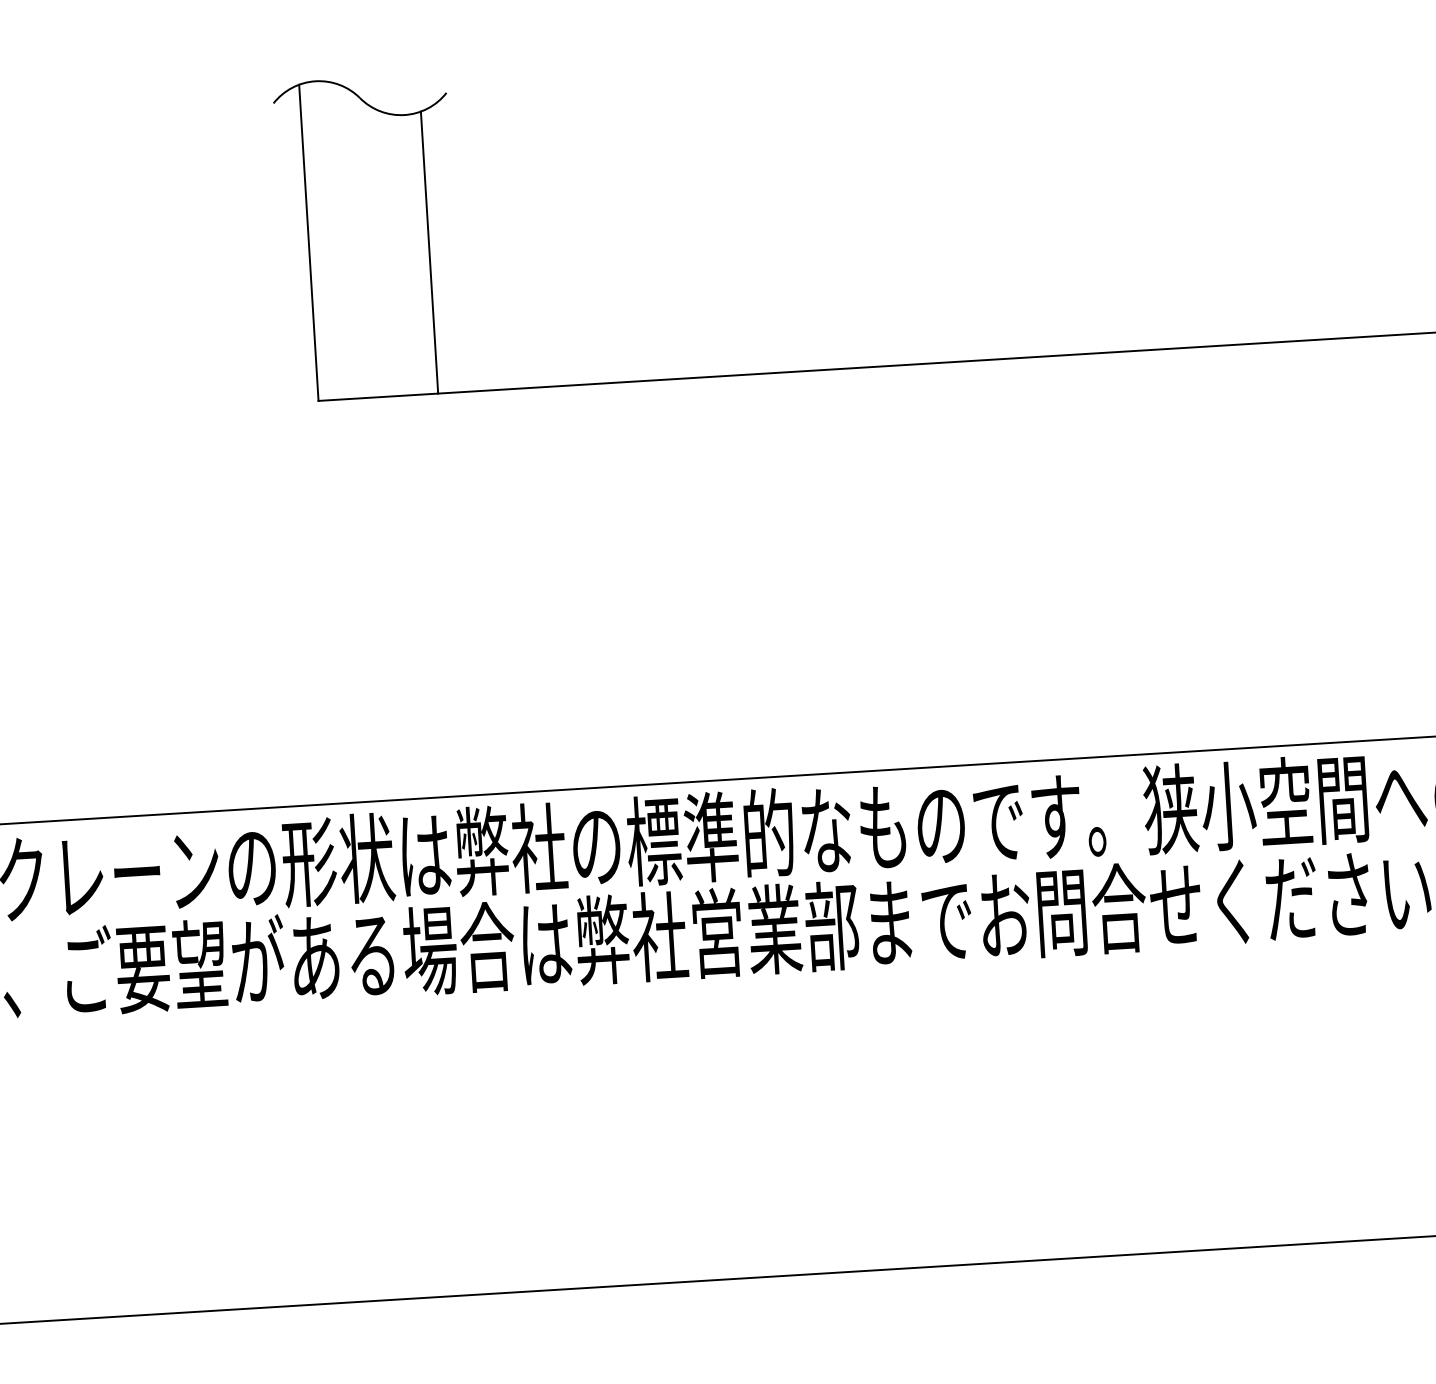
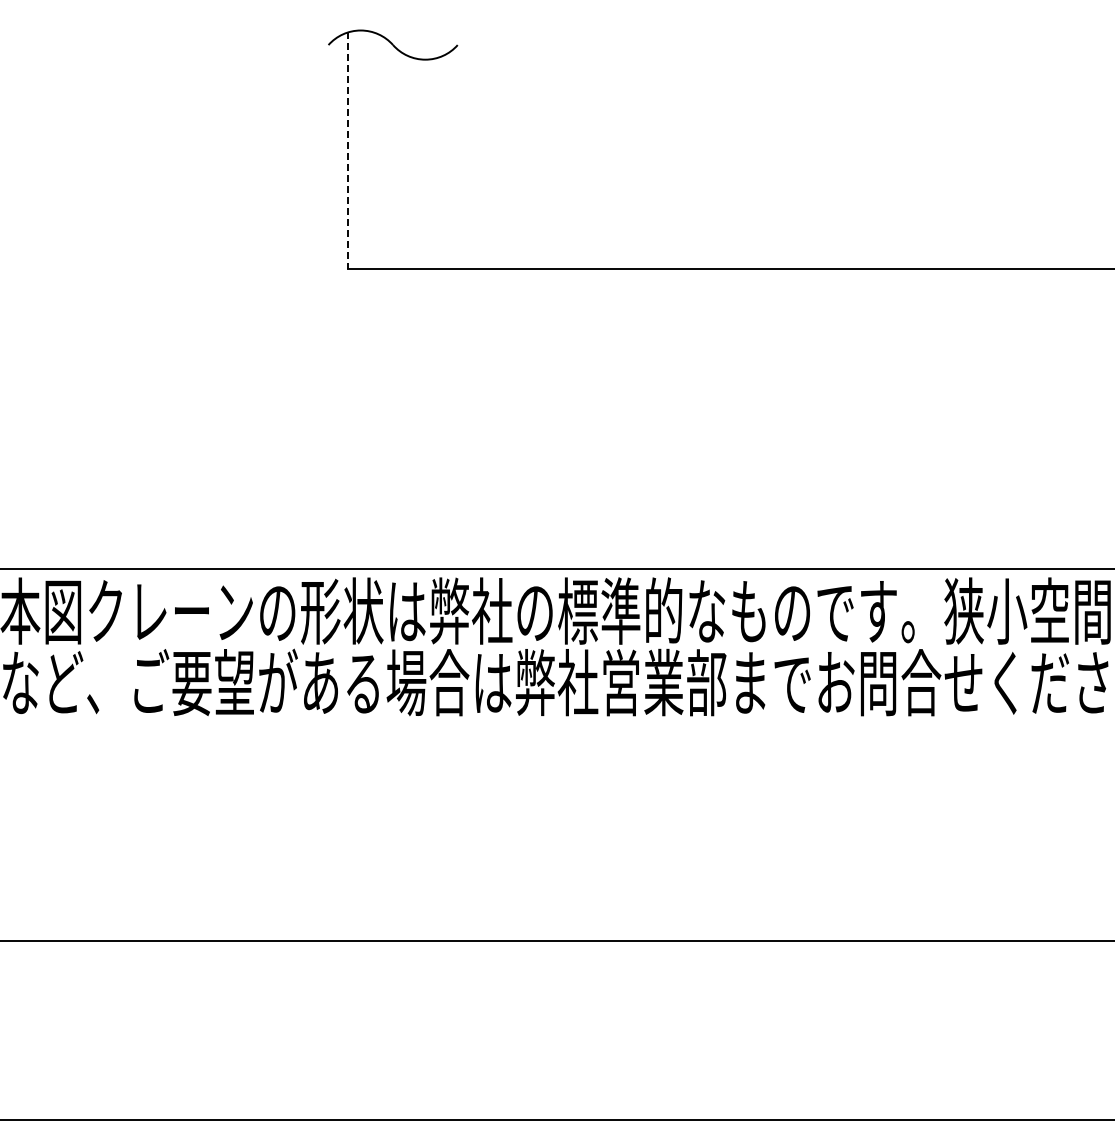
line: (308, 242) -> (348, 150), solid -> dashed
line: (429, 251) -> (437, 162), removed

